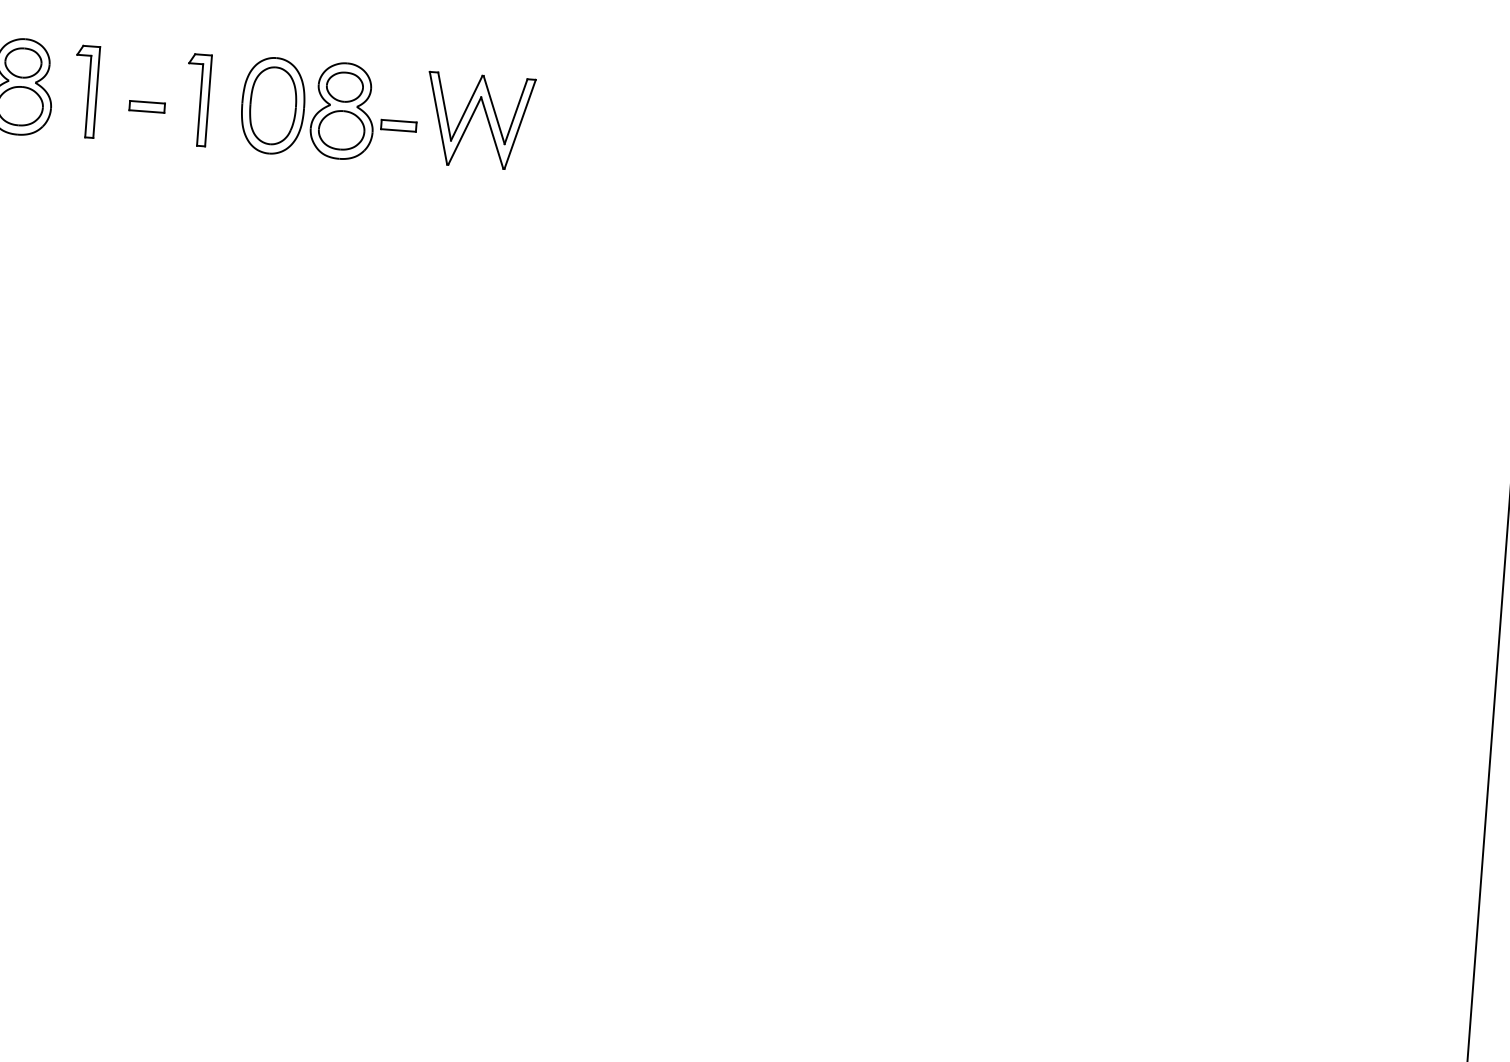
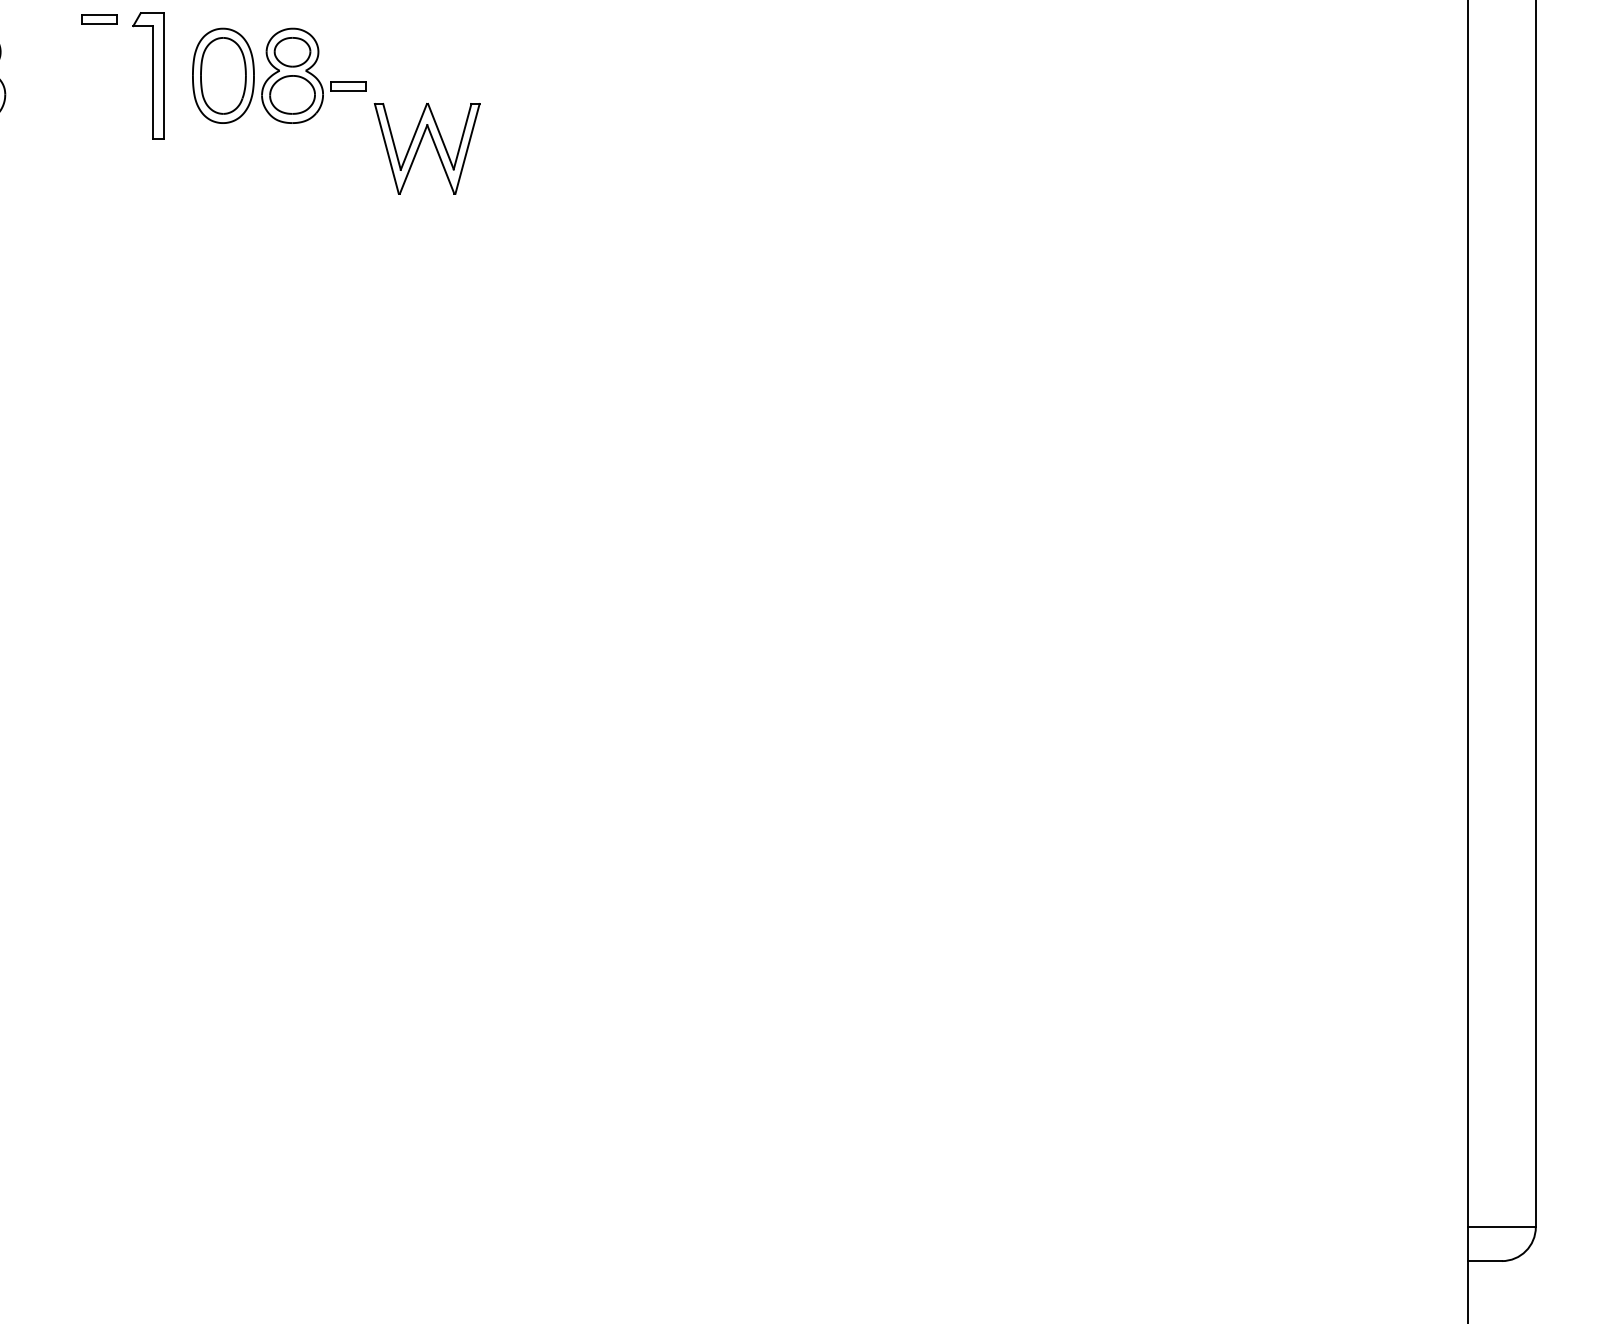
part: (85, 91) -> (37, 75), removed
part: (197, 99) -> (148, 75), size x1.4
part: (147, 107) -> (99, 19), moved
part: (472, 117) -> (420, 145), moved

